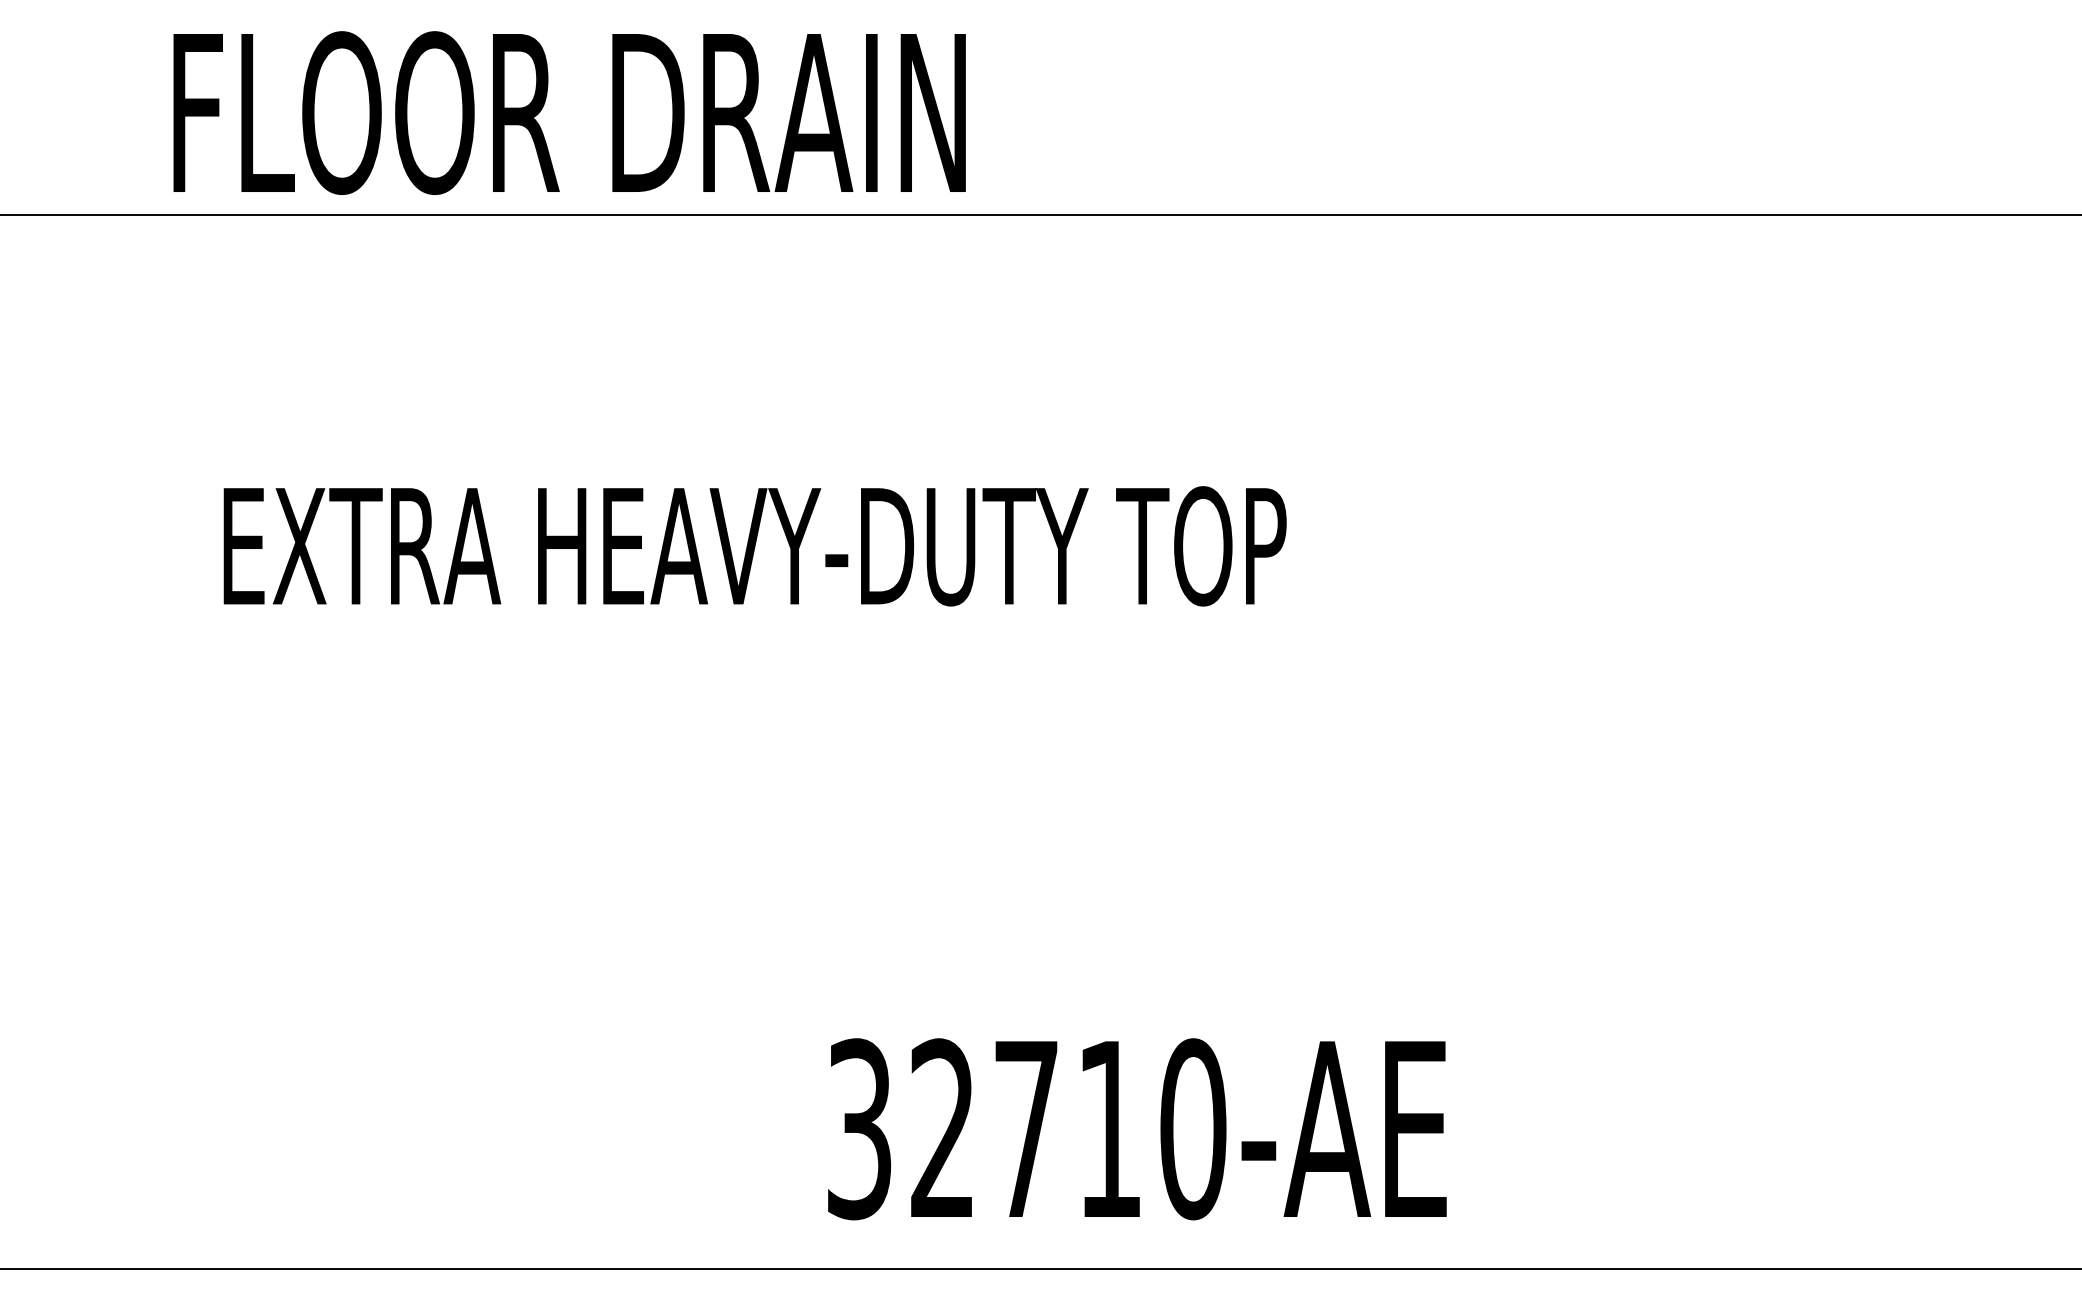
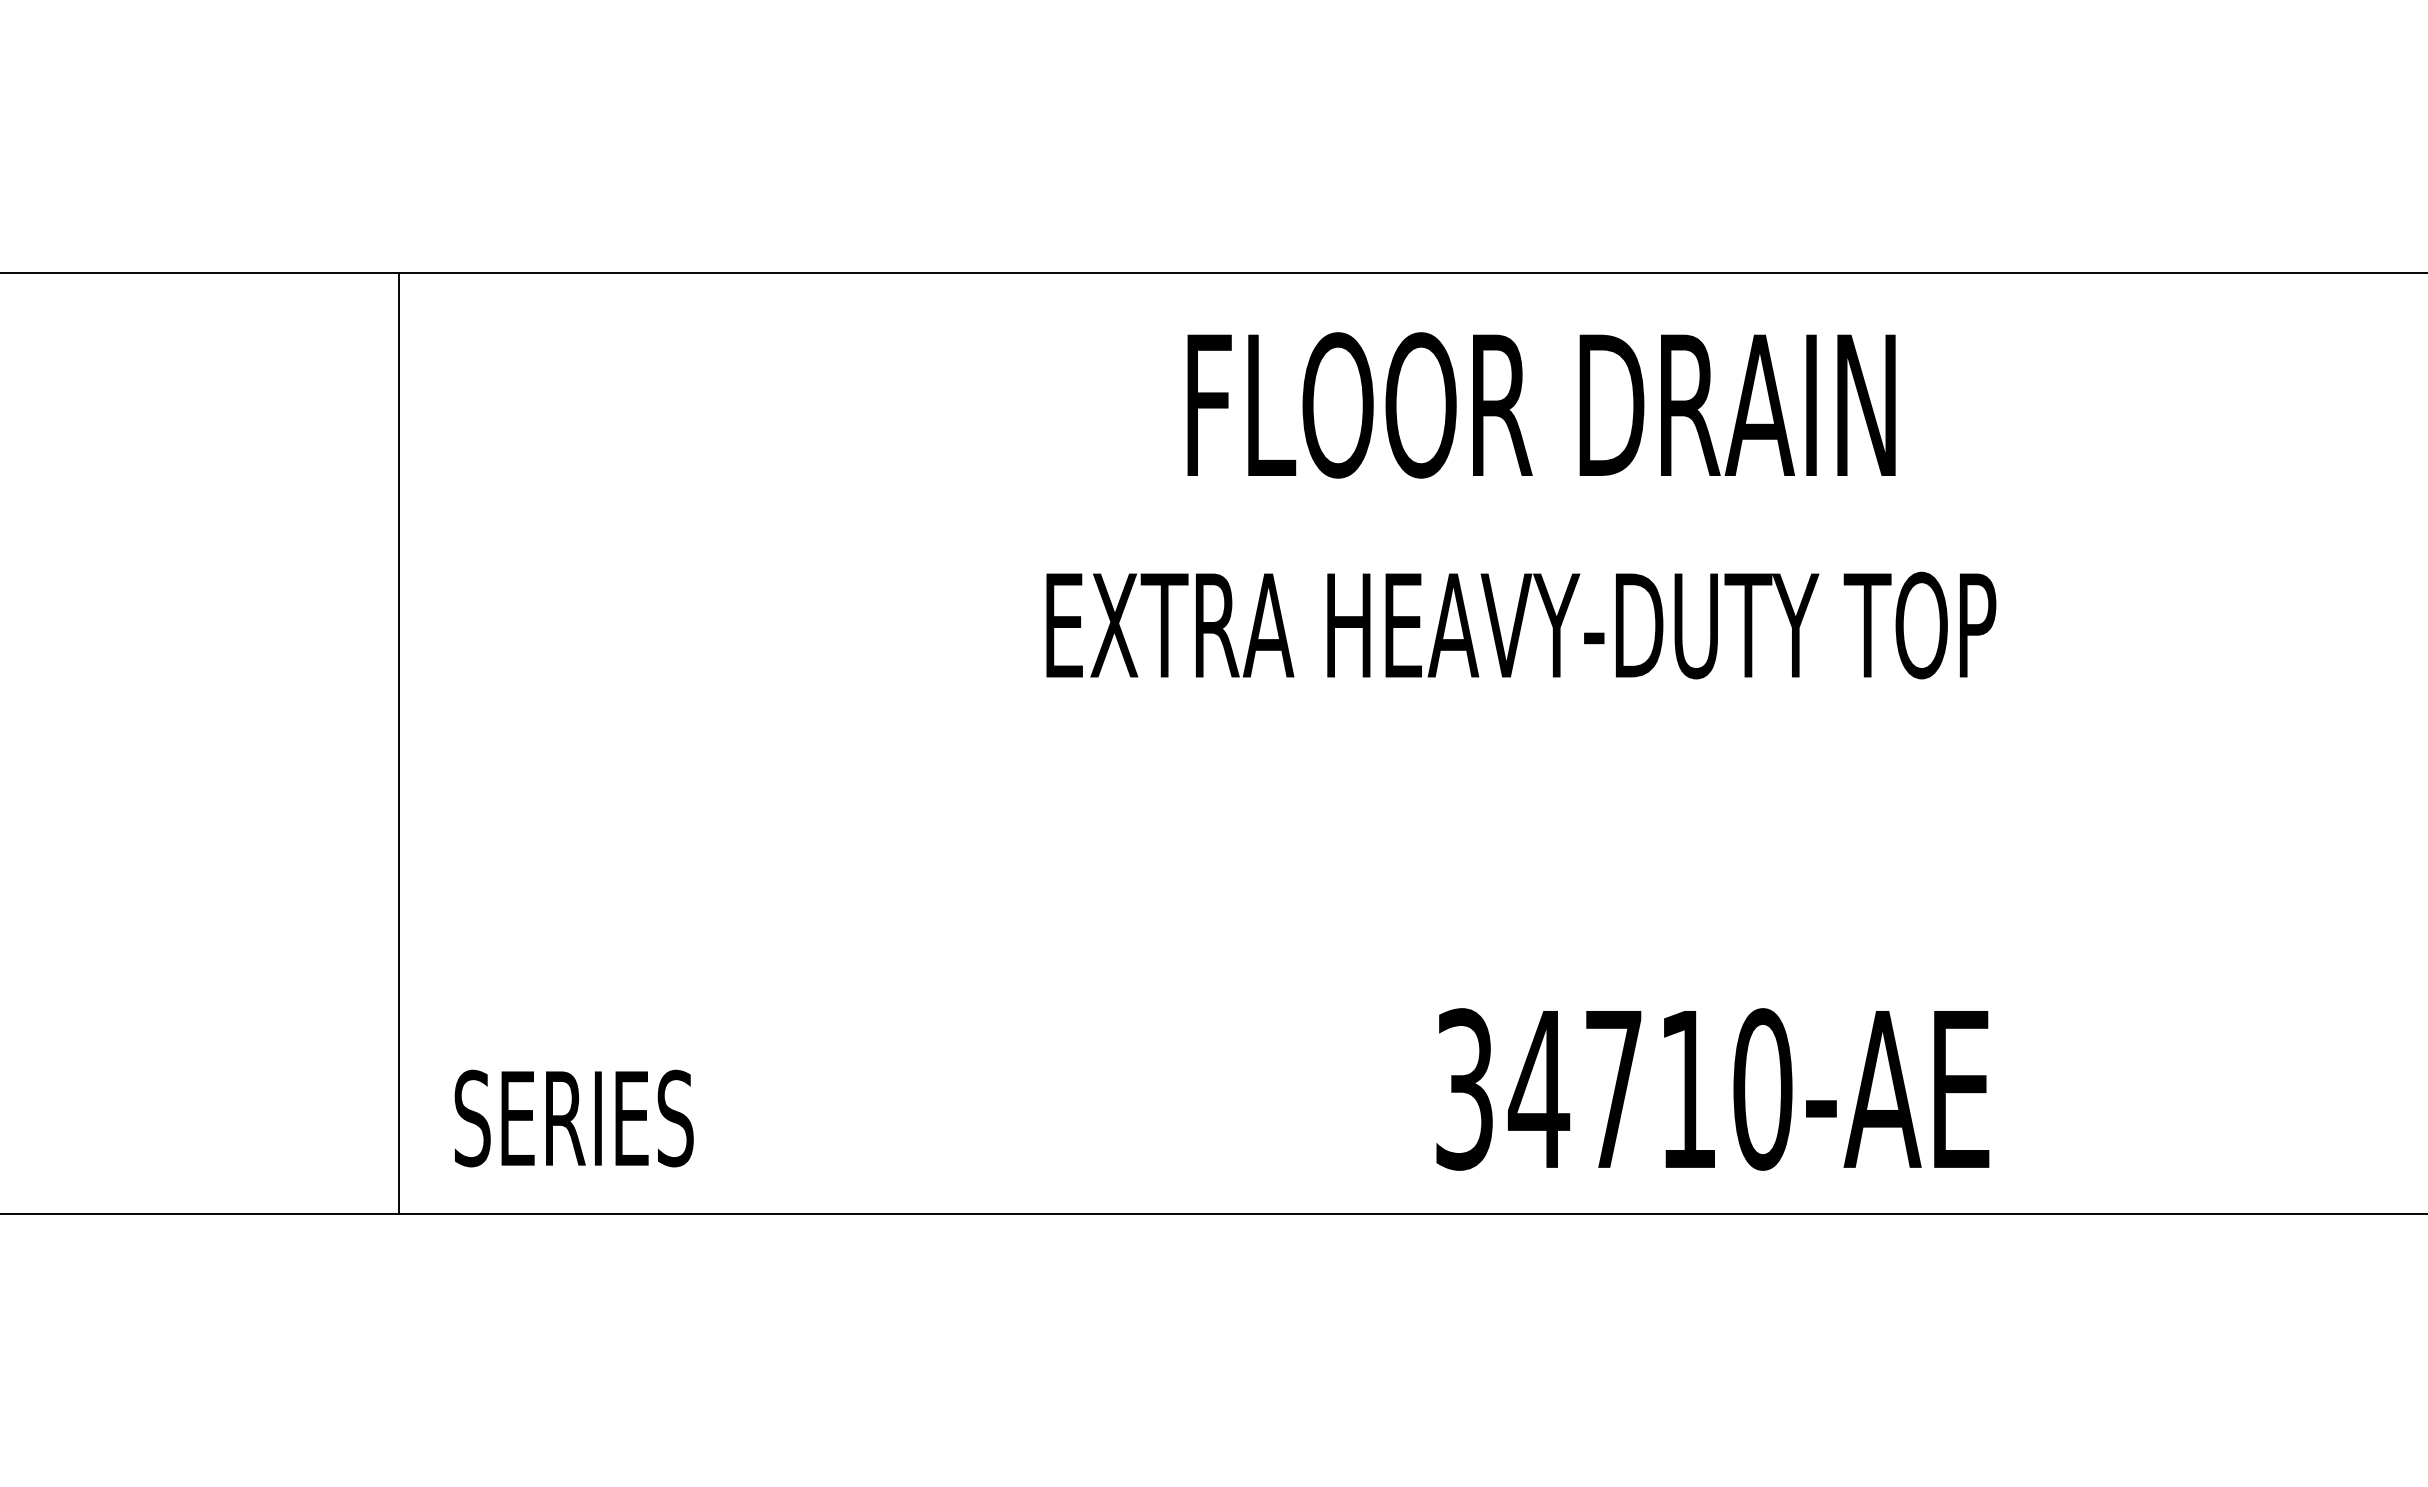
text: (569, 113) -> (1541, 405), moved
text: (755, 546) -> (1521, 625), moved
text: (942, 1127) -> (1538, 1087), 32710-AE -> 34710-AE

